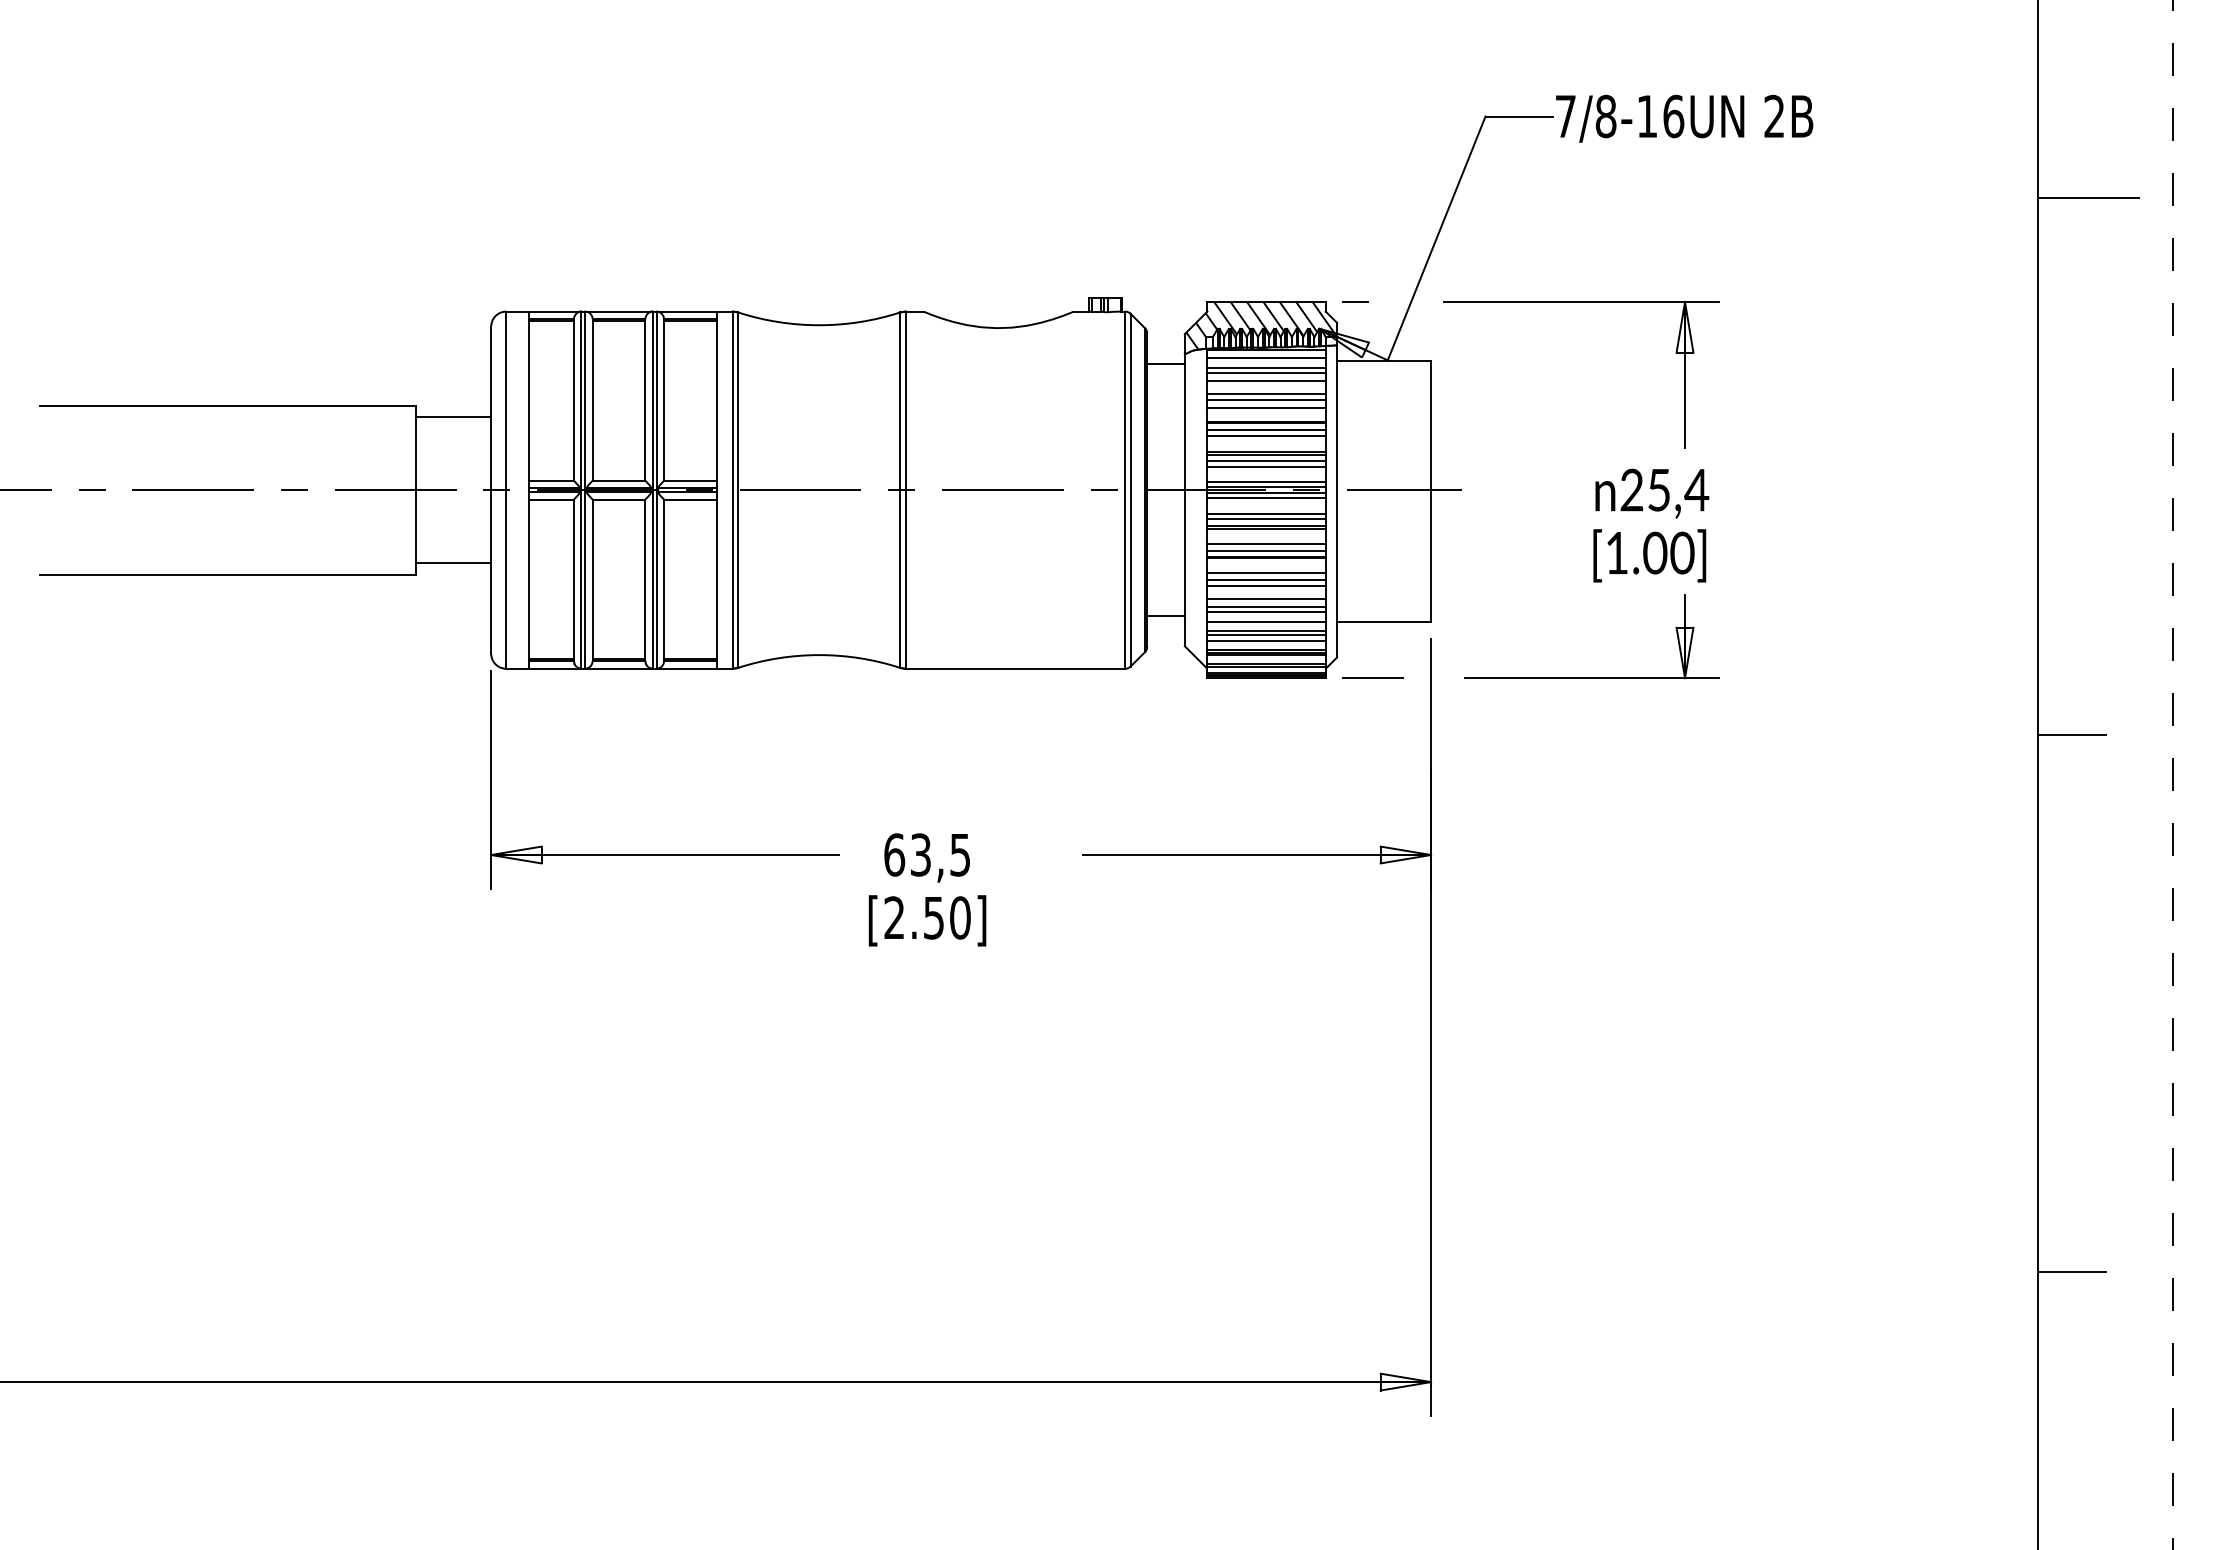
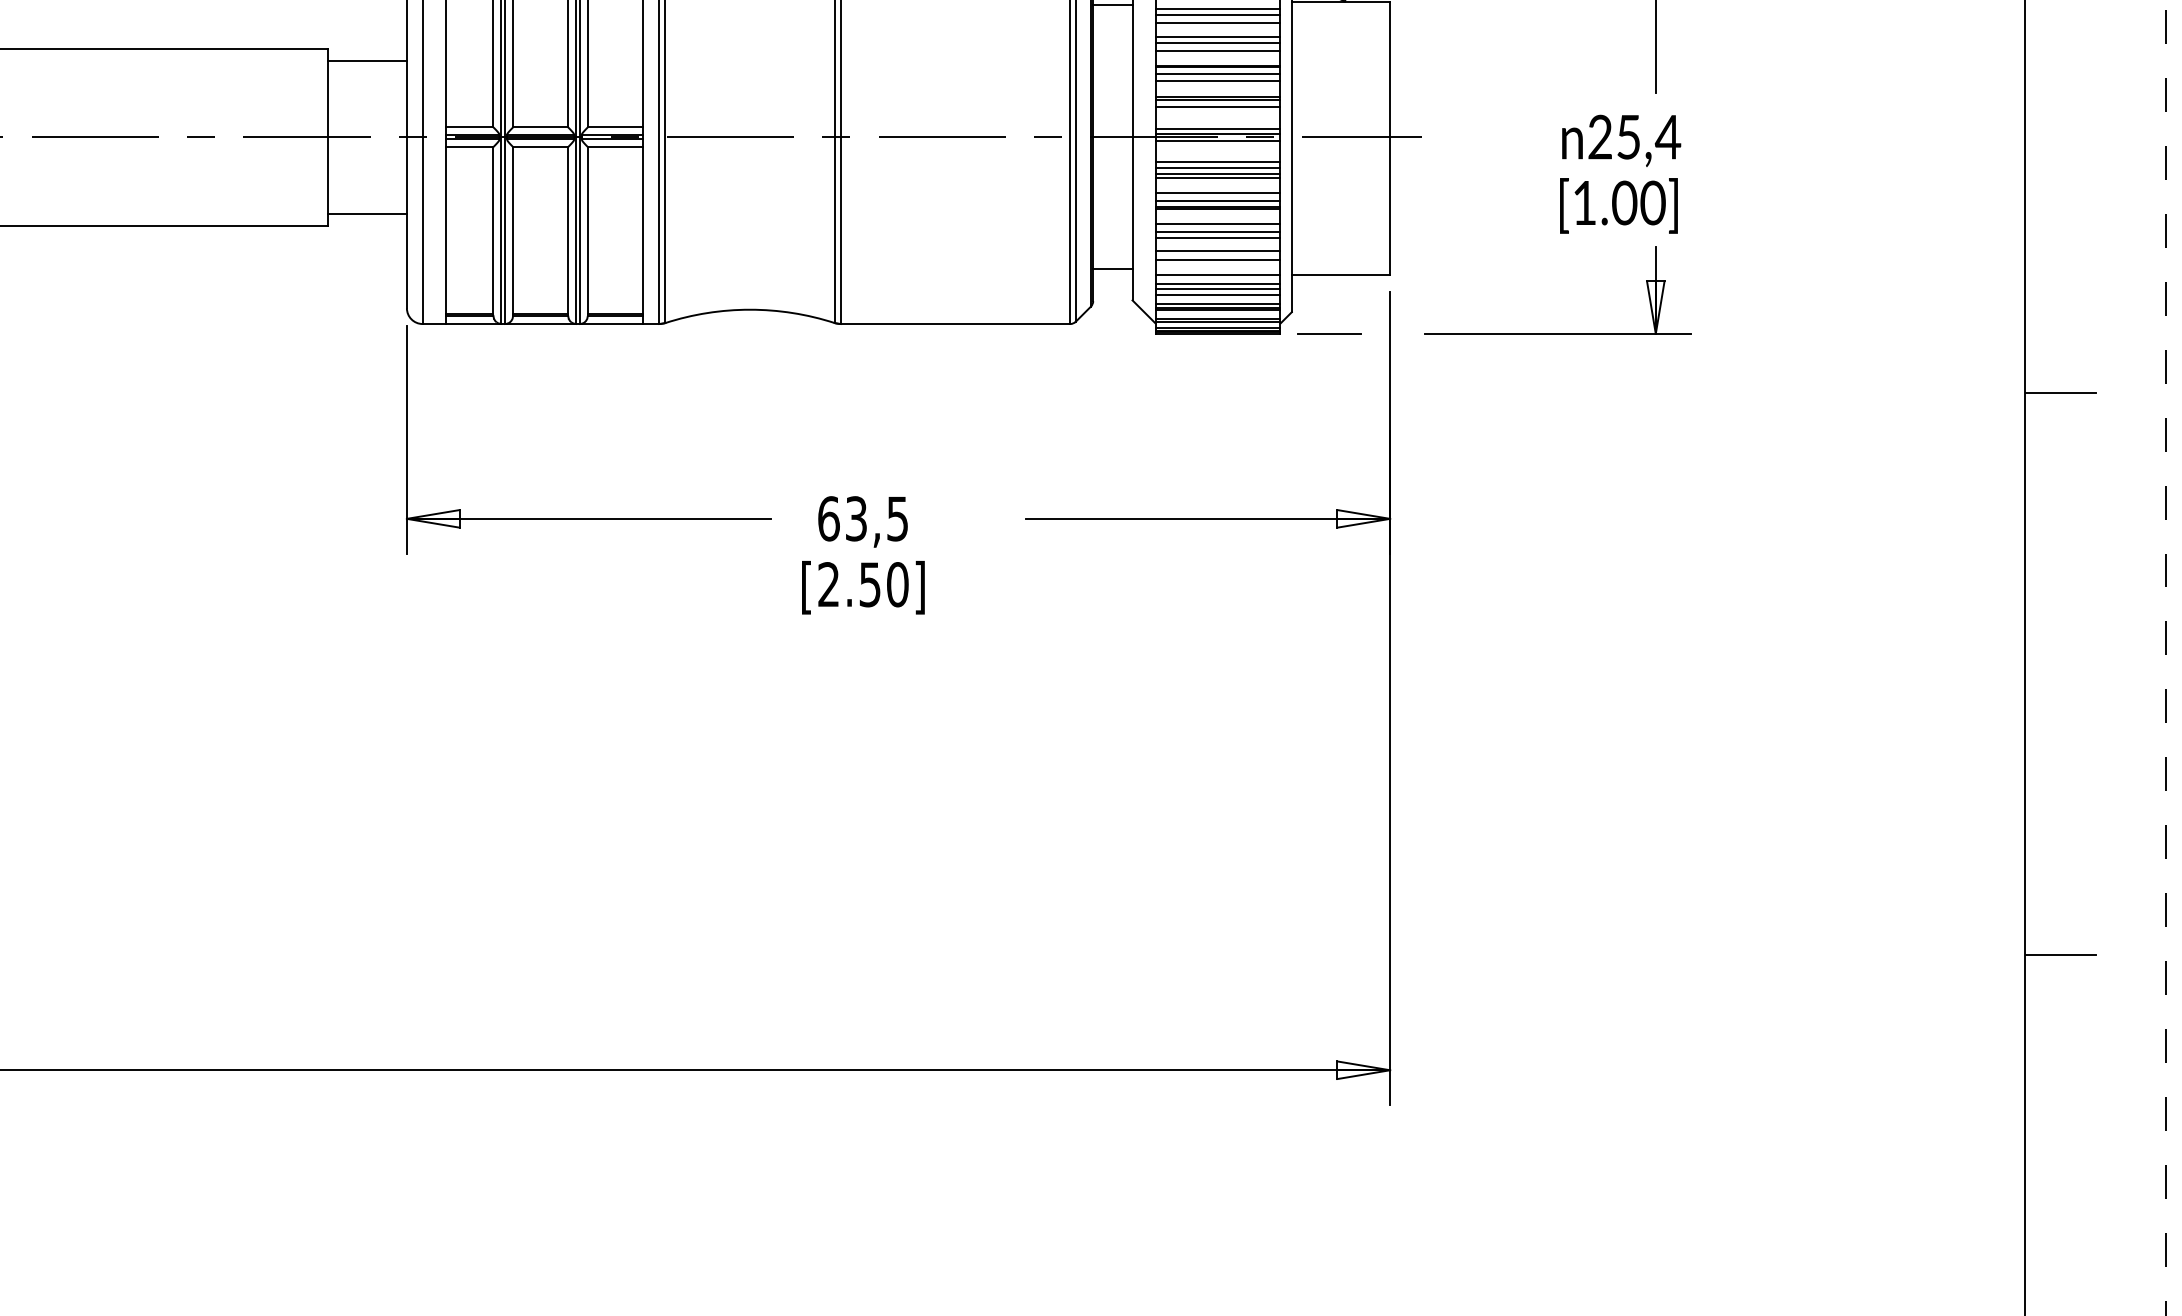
line: (1266, 466) -> (1217, 112), removed
line: (1266, 497) -> (1217, 144), removed
line: (1266, 612) -> (1217, 265), removed

